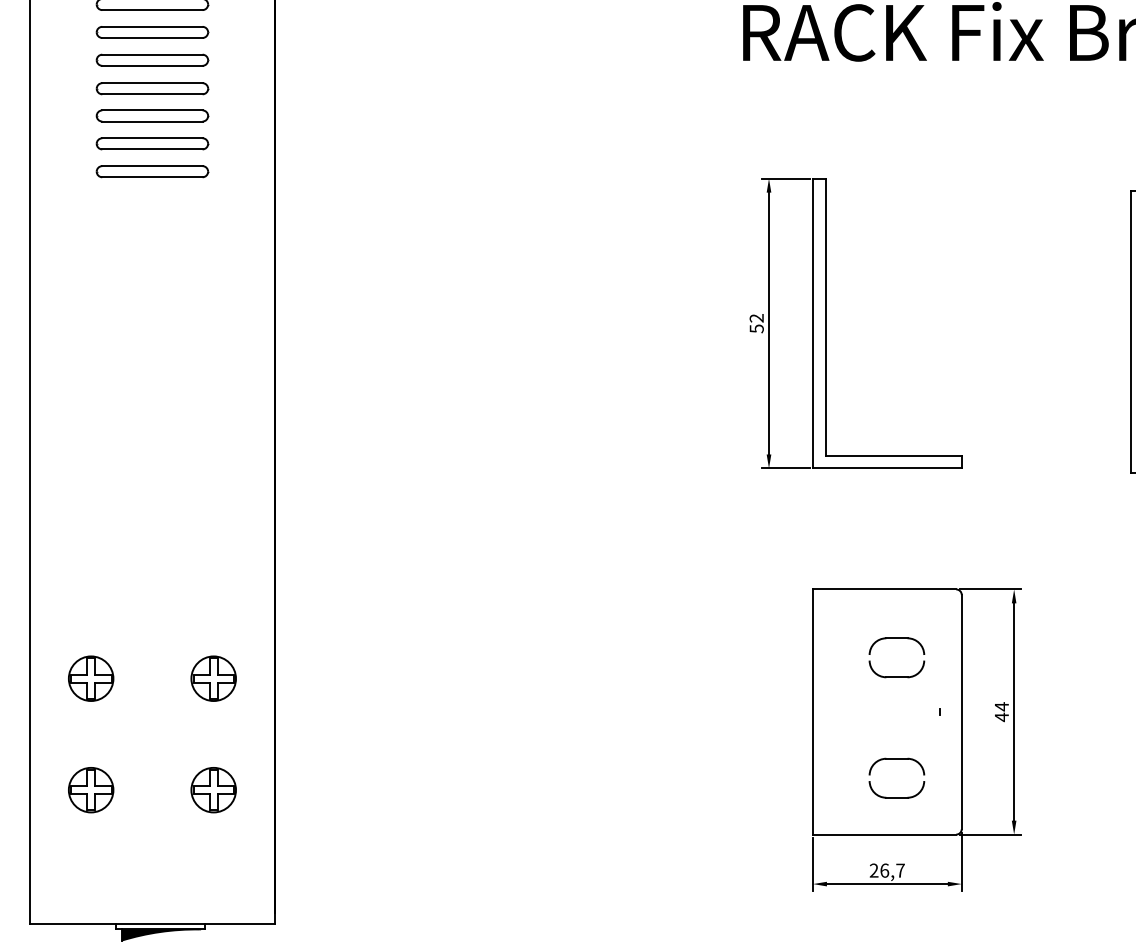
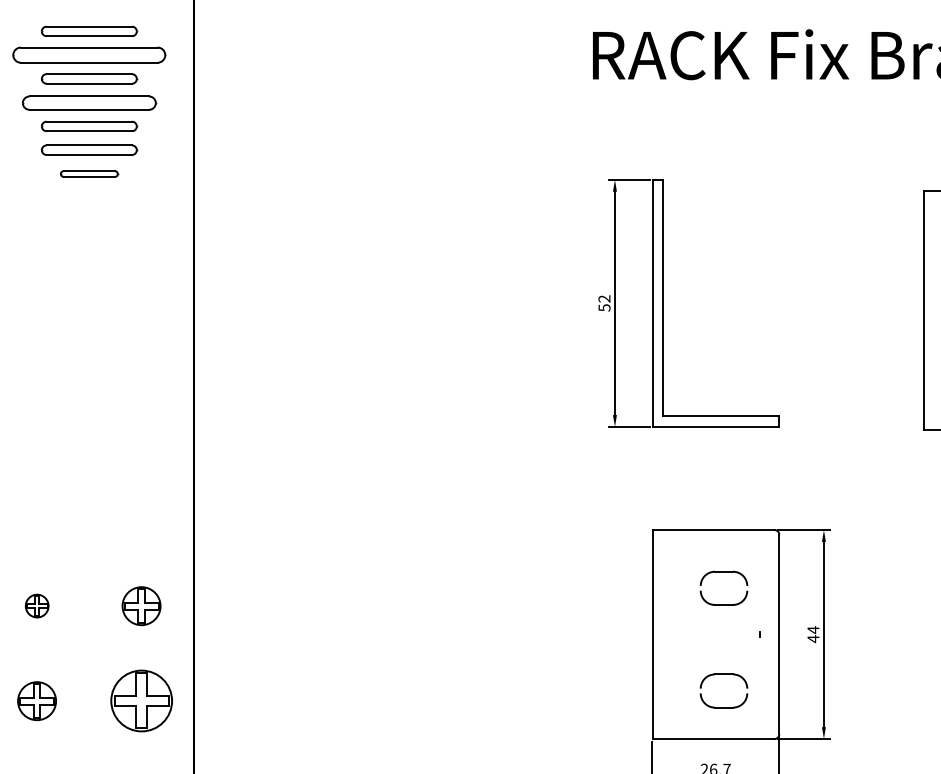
part: (152, 32) -> (89, 55), size x1.6
part: (152, 88) -> (89, 103), size x1.4
part: (152, 171) -> (89, 173), size x0.6
part: (91, 678) -> (37, 605), size x0.6
part: (213, 790) -> (141, 701), size x1.6

